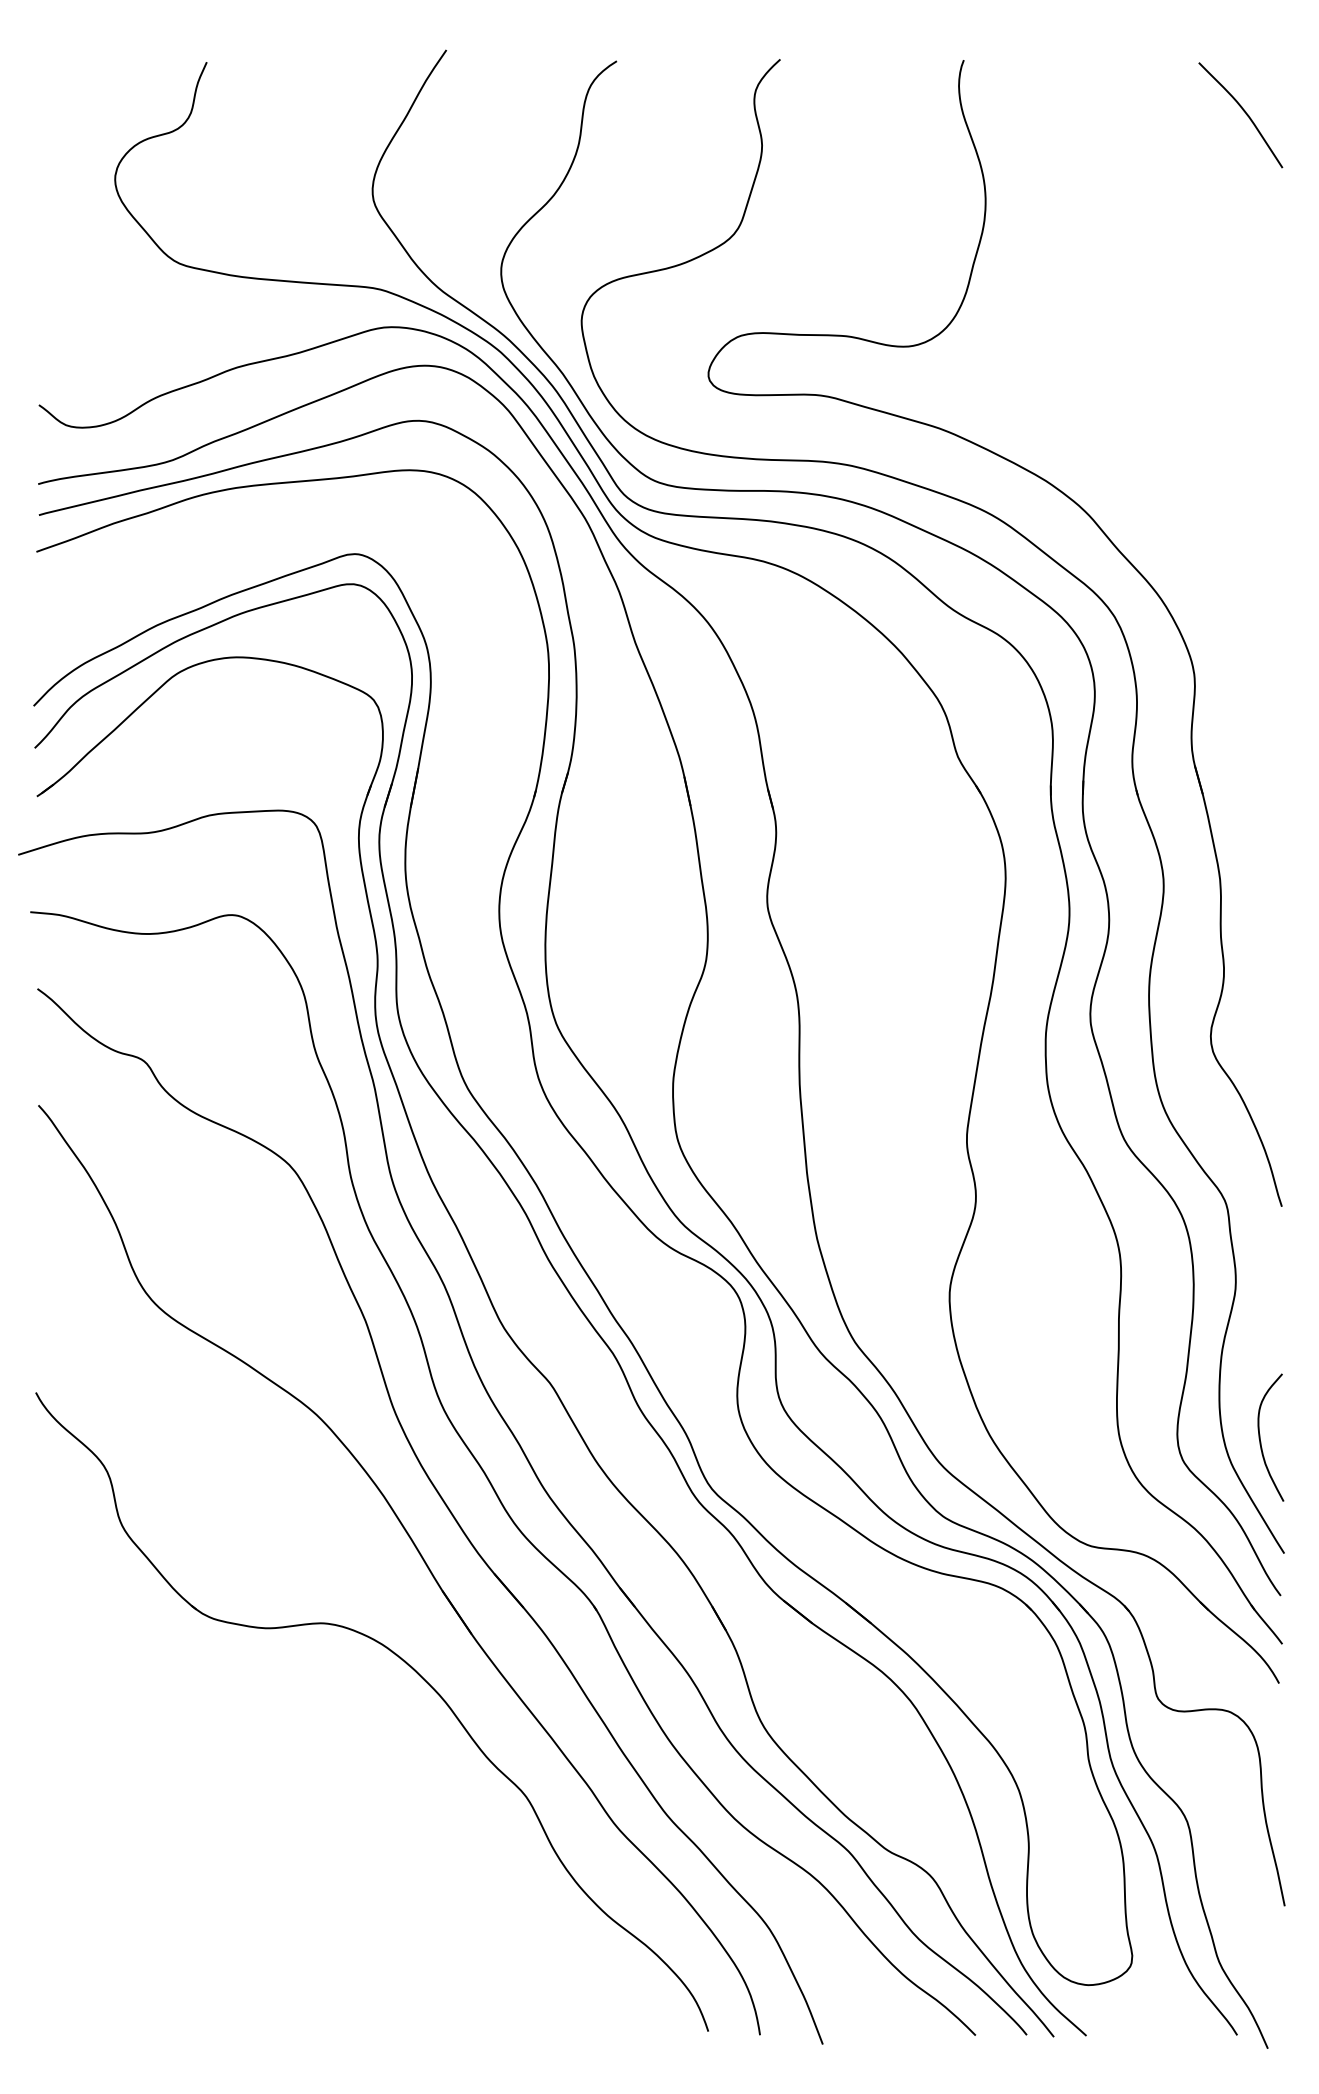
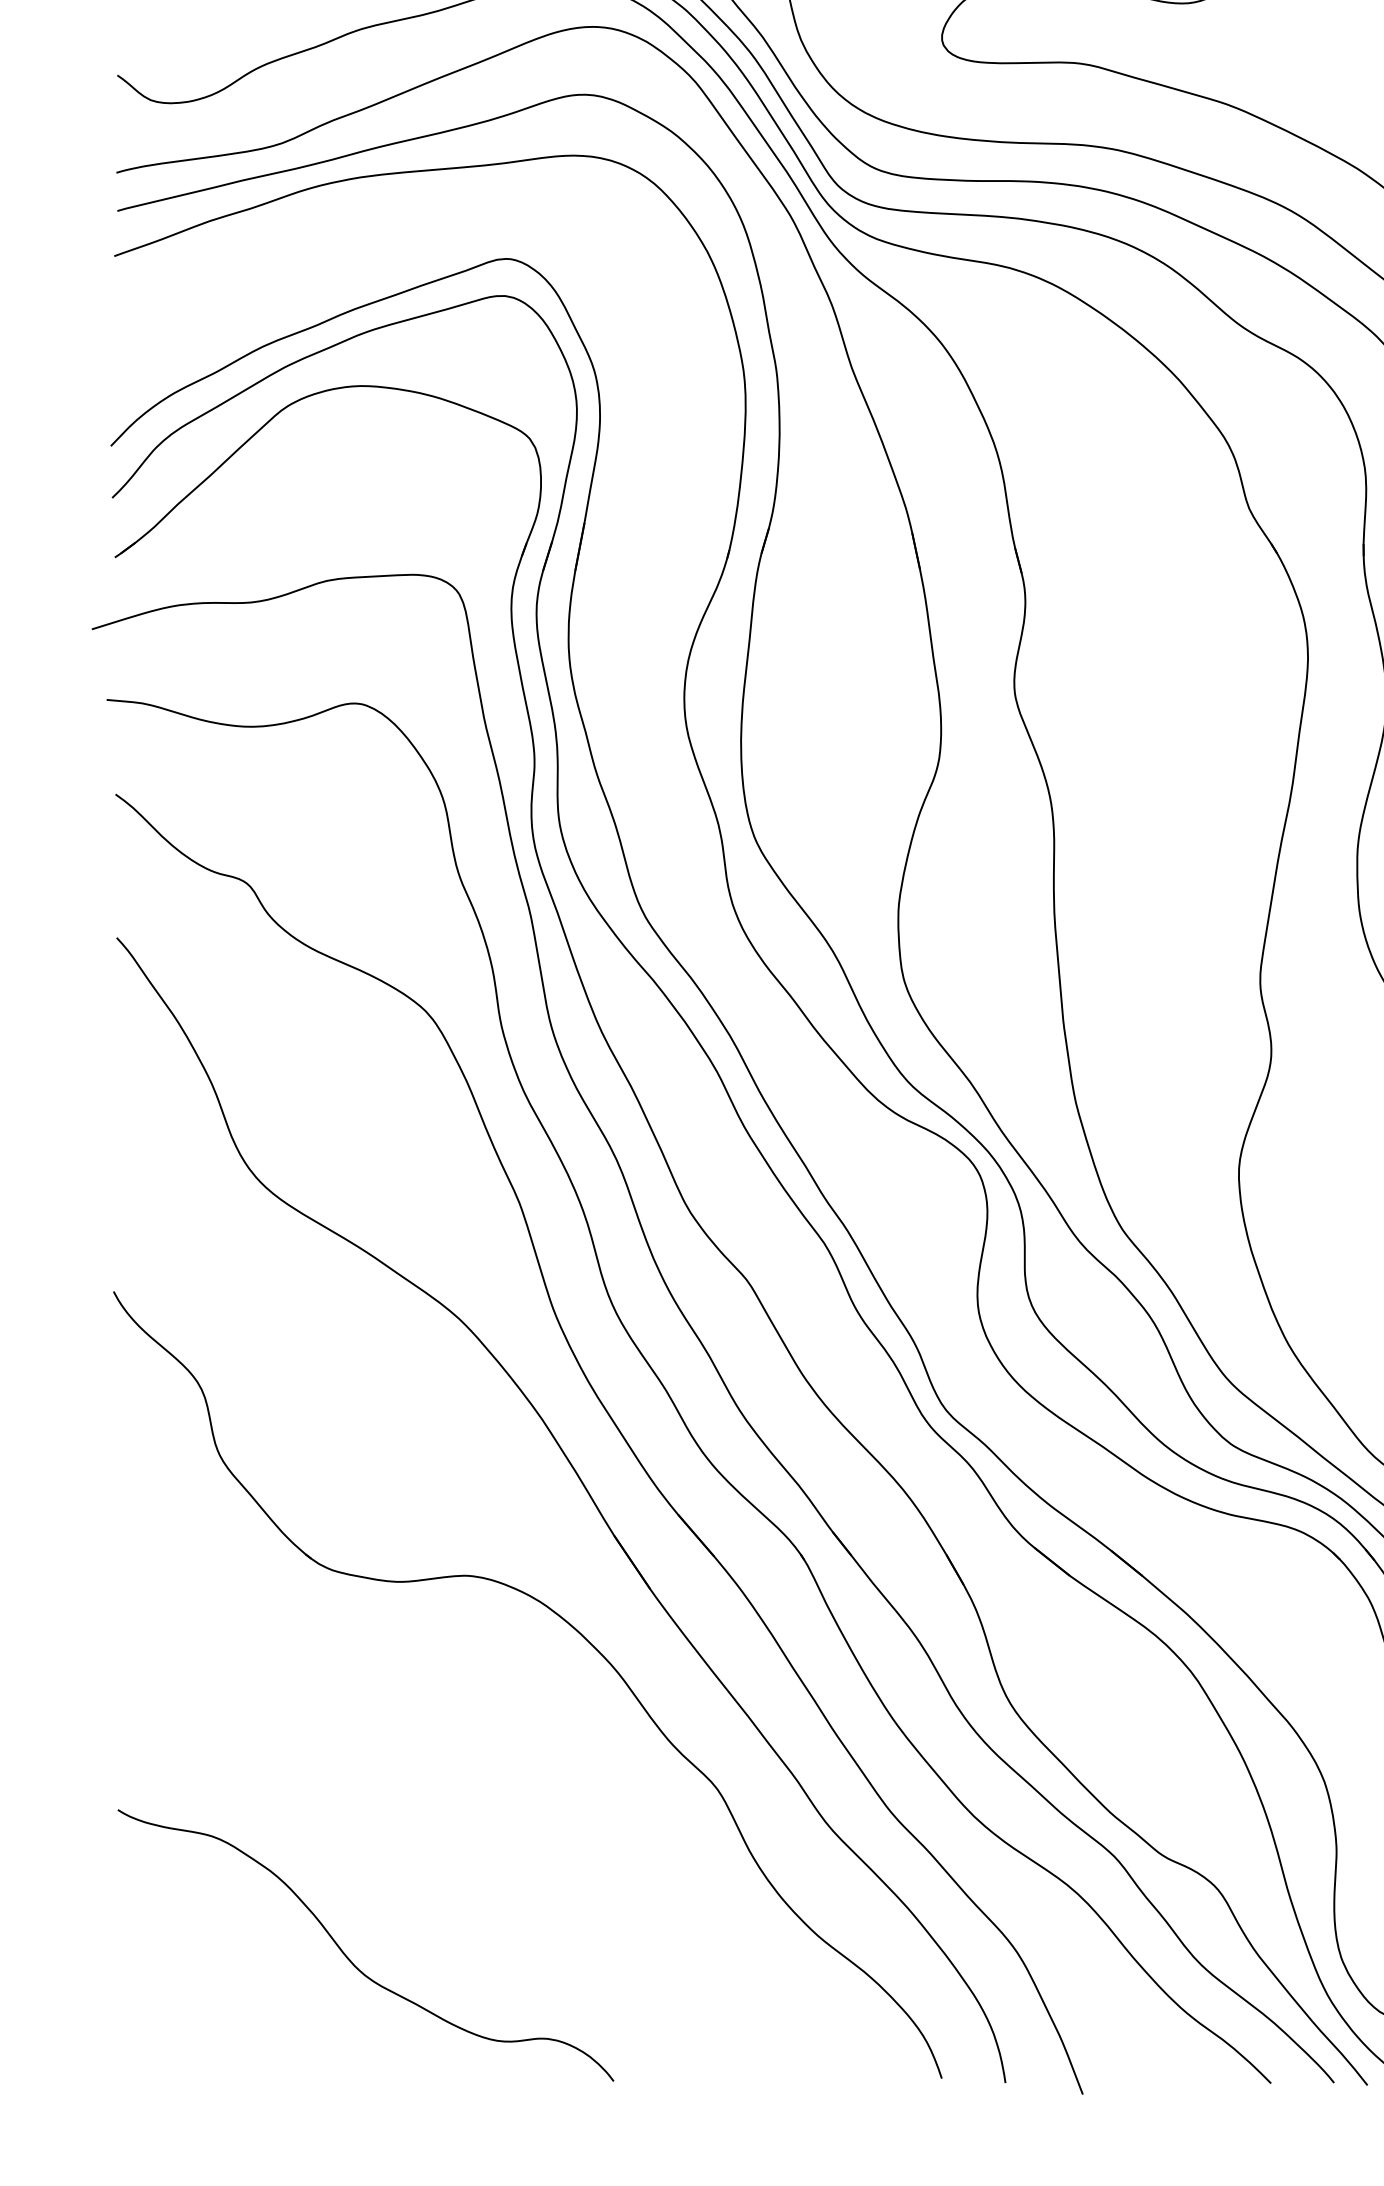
curve: (226, 1932) -> (348, 1956), added

